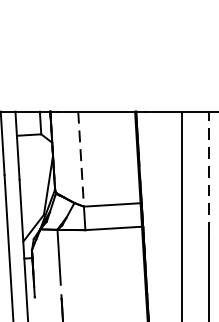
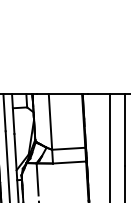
line: (81, 158) -> (50, 121), dashed -> solid
line: (209, 172) -> (125, 129), dashed -> solid

